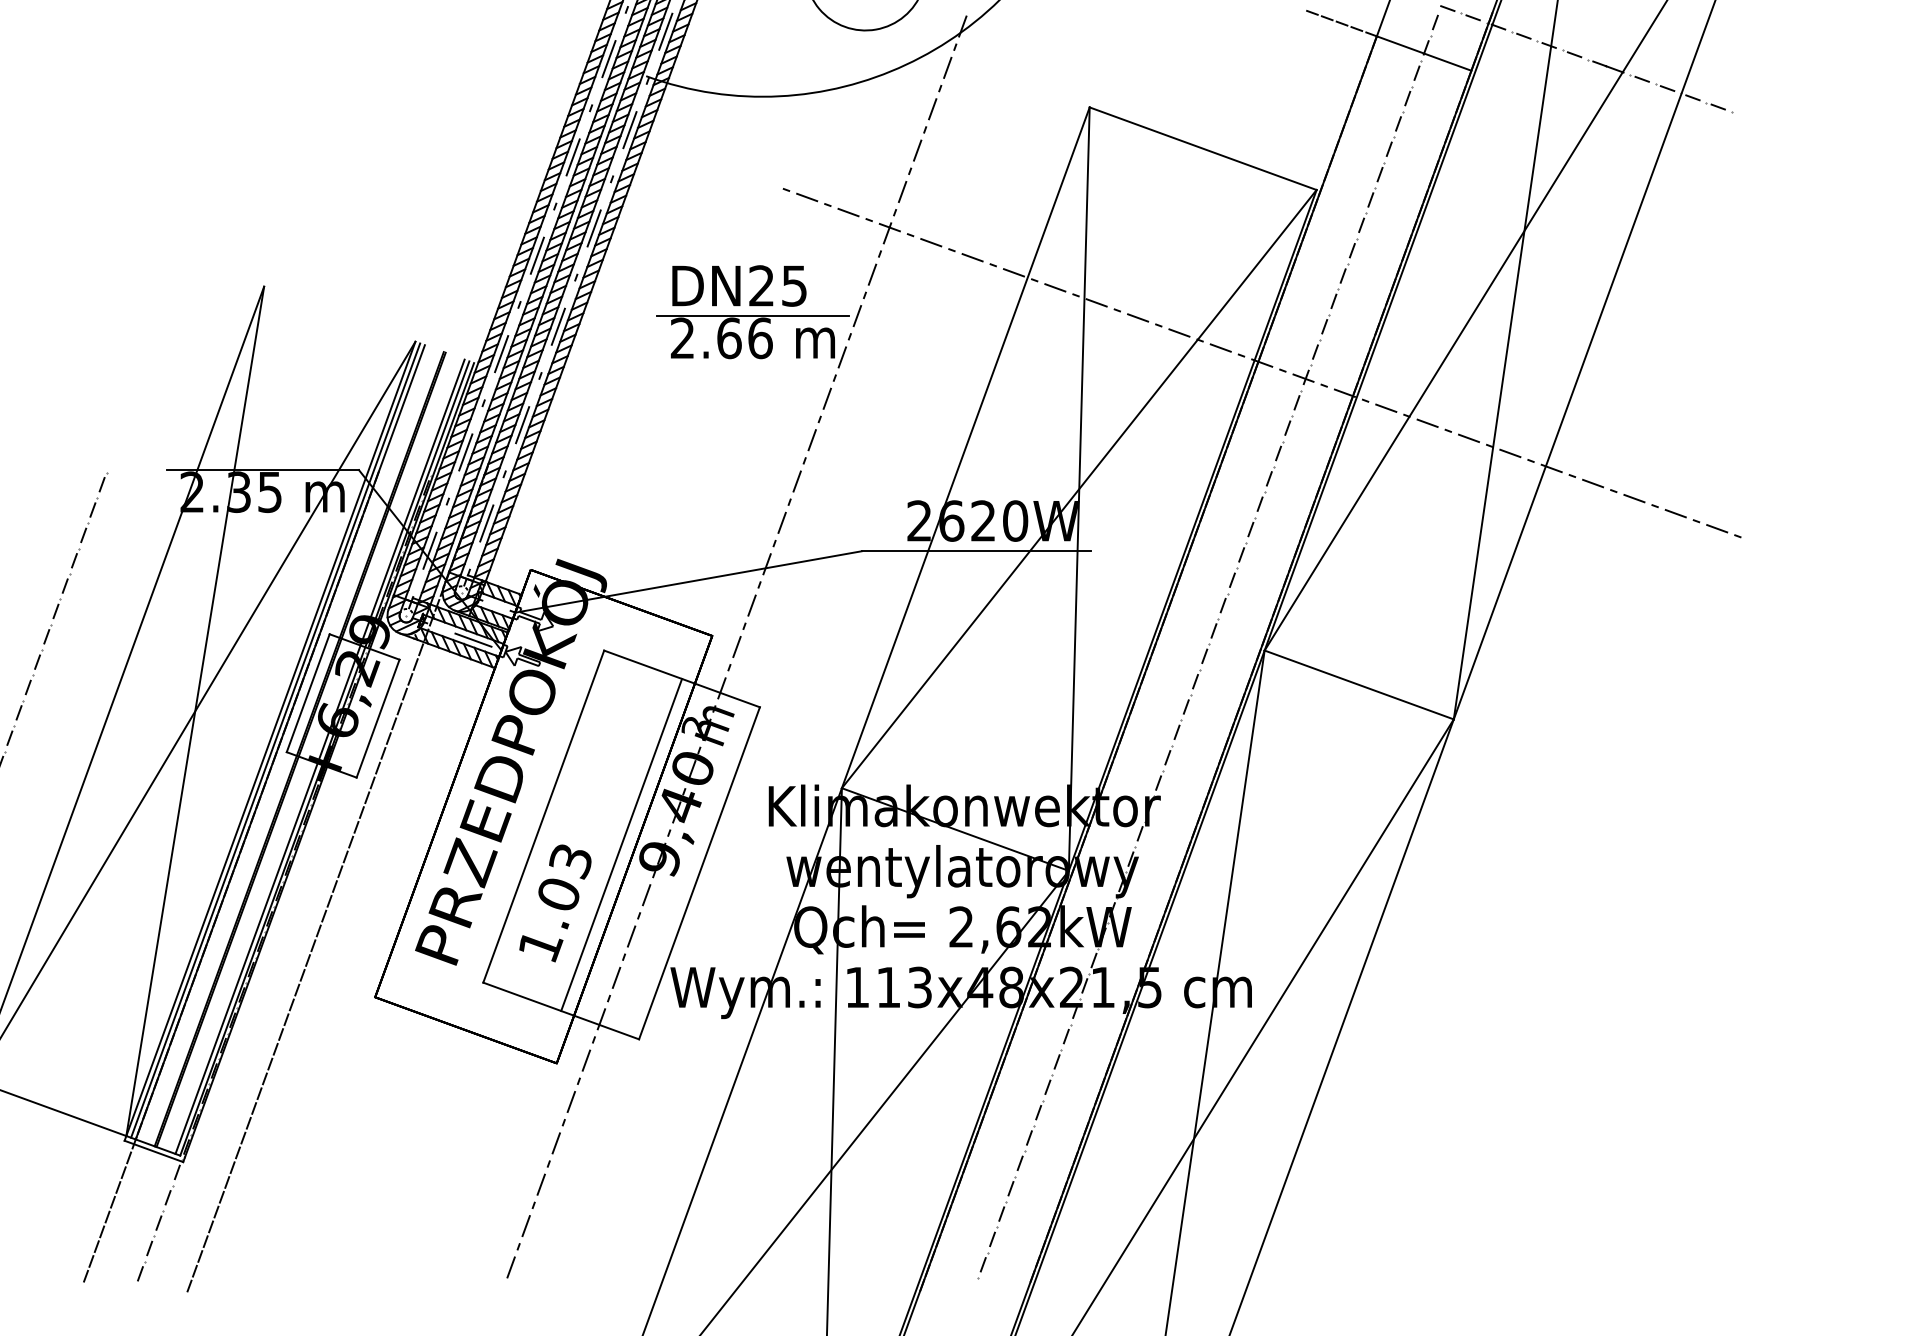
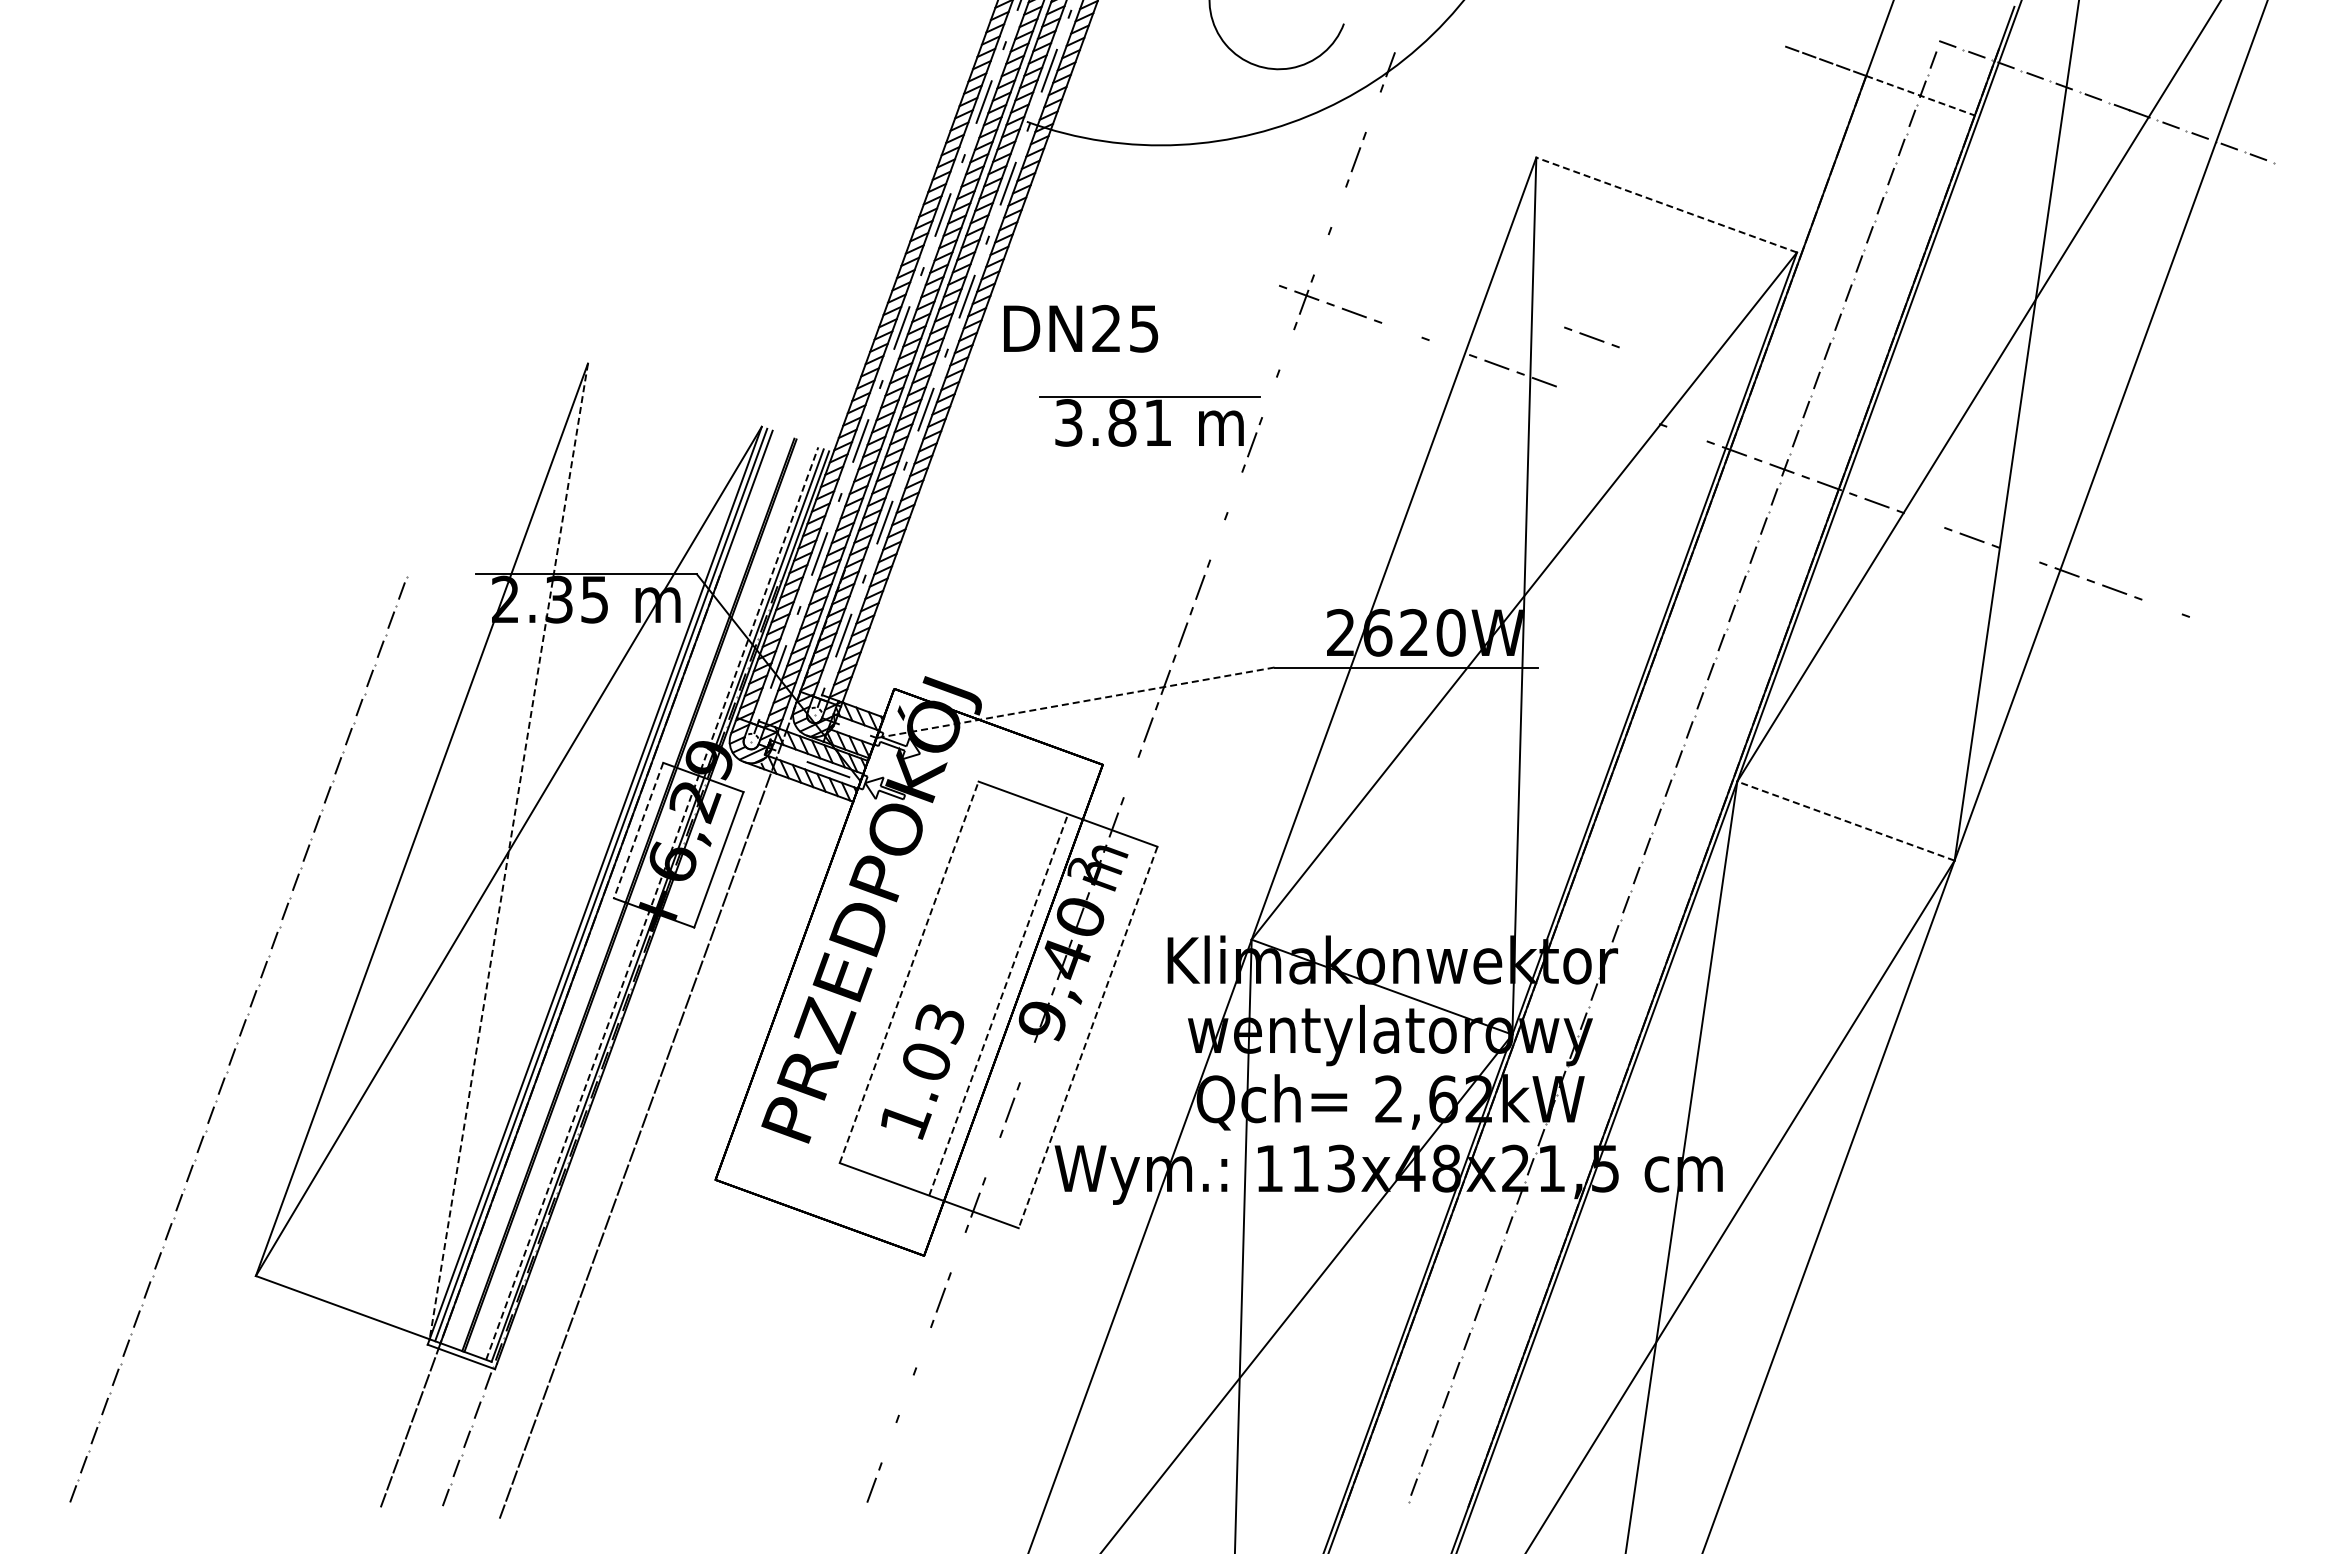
line: (1424, 53) -> (1920, 95), solid -> dashed
line: (947, 67) -> (1373, 111), removed
line: (917, 149) -> (1338, 206), removed
line: (1202, 149) -> (1666, 205), solid -> dashed
line: (902, 191) -> (1321, 254), removed
part: (820, 202) -> (1227, 266), removed
line: (972, 257) -> (1401, 330), removed
line: (1013, 272) -> (1448, 347), removed
line: (872, 274) -> (1286, 349), removed
text: (739, 285) -> (1081, 328), moved
line: (857, 315) -> (1269, 396), removed
part: (1137, 317) -> (1591, 337), moved
line: (1178, 332) -> (1638, 416), removed
text: (721, 337) -> (1113, 422), 2.66 -> 3.81
line: (1220, 347) -> (1686, 433), removed
line: (826, 398) -> (1234, 491), removed
line: (1427, 423) -> (1924, 520), removed
line: (812, 439) -> (1217, 539), removed
line: (1510, 452) -> (2019, 554), removed
line: (1633, 498) -> (2161, 606), removed
part: (1702, 523) -> (2240, 635), removed
line: (688, 581) -> (1075, 702), solid -> dashed
line: (736, 647) -> (1130, 777), removed
line: (1358, 685) -> (1845, 821), solid -> dashed
line: (308, 694) -> (638, 831), solid -> dashed
line: (194, 711) -> (508, 851), solid -> dashed
line: (320, 756) -> (652, 903), solid -> dashed
line: (544, 816) -> (909, 972), solid -> dashed
line: (621, 844) -> (998, 1004), solid -> dashed
line: (699, 873) -> (1088, 1037), solid -> dashed
line: (646, 895) -> (1027, 1062), removed
line: (616, 977) -> (992, 1157), removed
line: (586, 1060) -> (958, 1252), removed
line: (556, 1143) -> (923, 1347), removed
line: (541, 1184) -> (906, 1394), removed
line: (525, 1225) -> (888, 1442), removed

